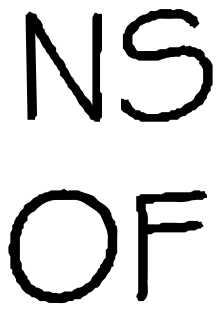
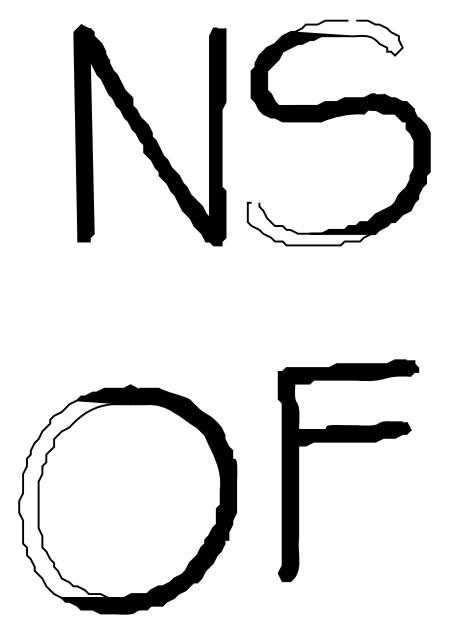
fill: (170, 18) -> (346, 37), removed
part: (63, 66) -> (149, 135), moved
fill: (152, 109) -> (309, 222), removed
part: (171, 232) -> (348, 443), moved
fill: (36, 245) -> (74, 498), removed

